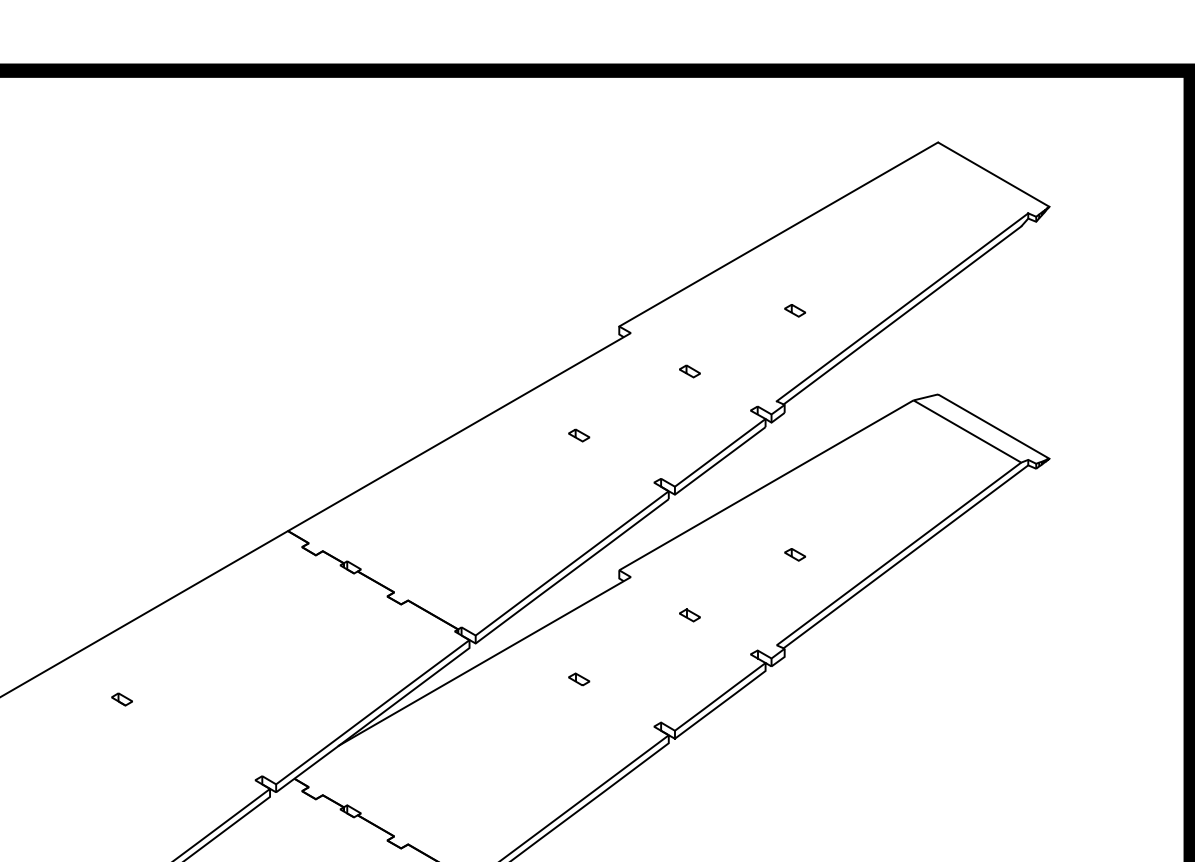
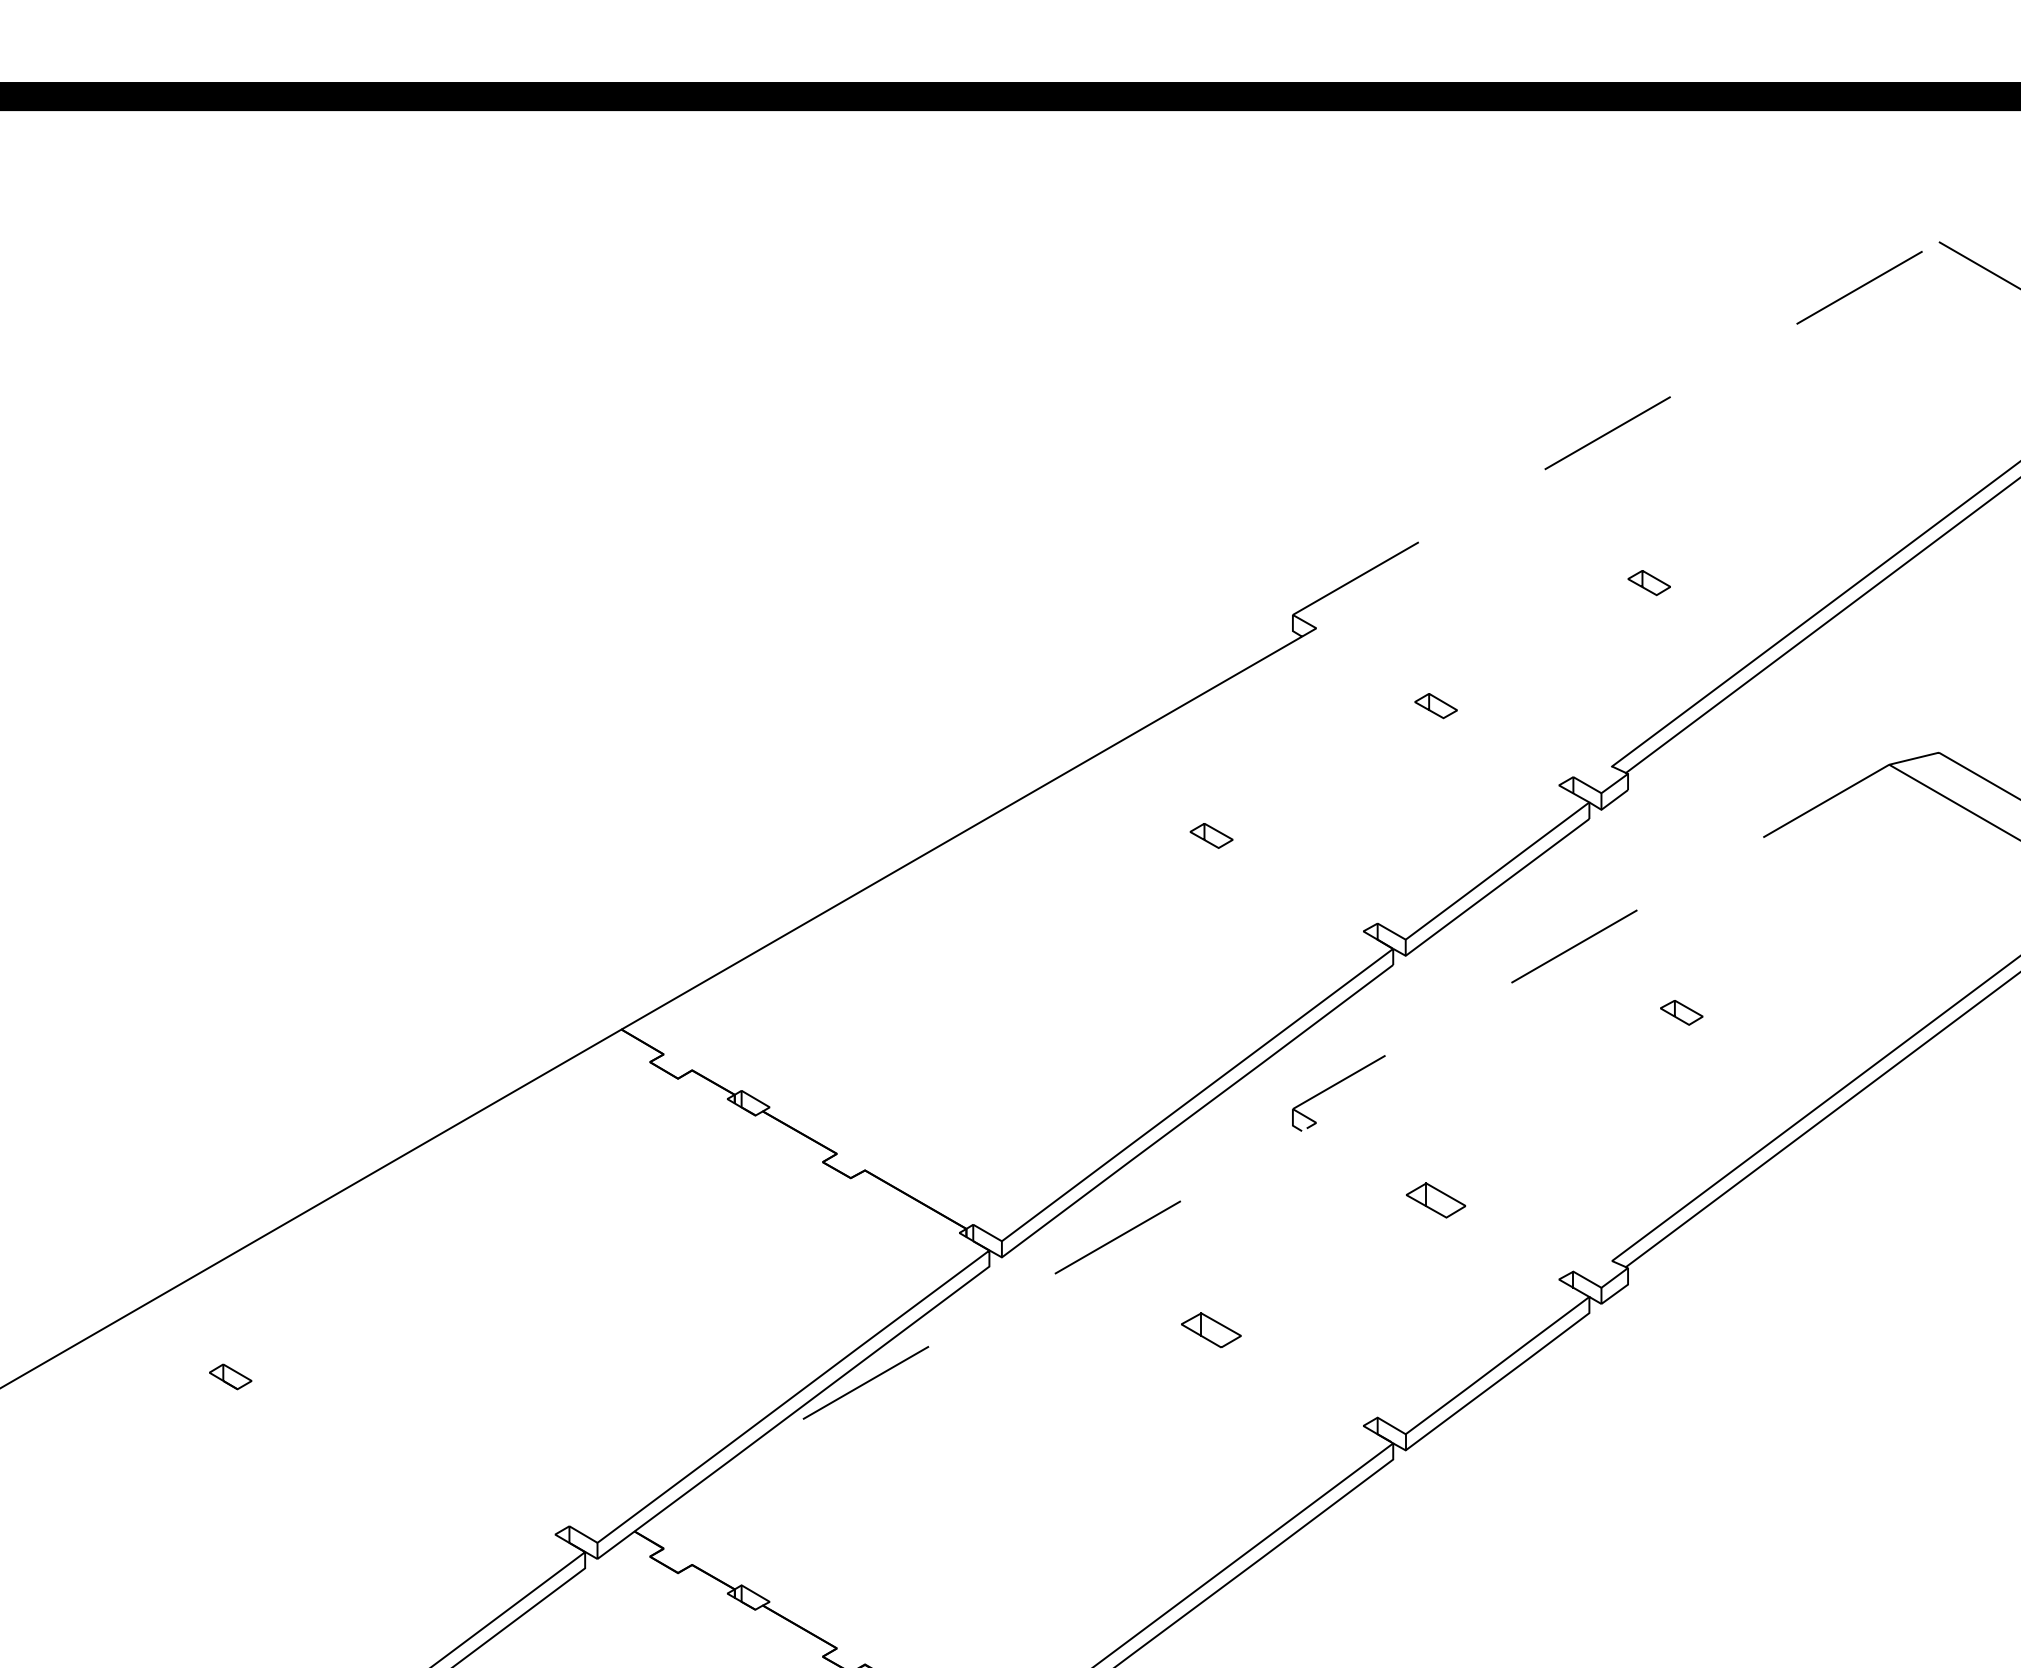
line: (779, 234) -> (1617, 428), solid -> dashed
curve: (792, 554) -> (1676, 1012), moved
line: (625, 573) -> (1305, 1115), solid -> dashed
part: (689, 615) -> (1435, 1200), size x1.4
part: (579, 679) -> (1212, 1330), size x1.4
part: (121, 699) -> (229, 1376), moved

